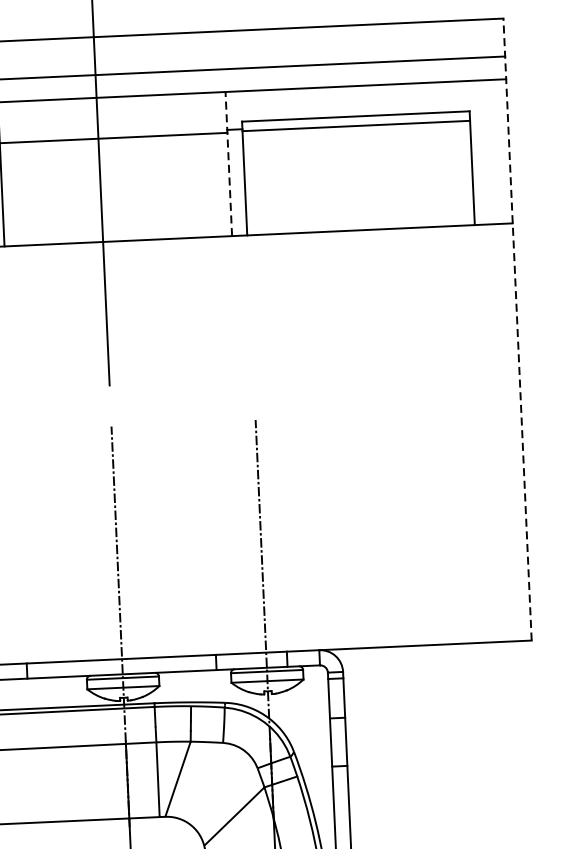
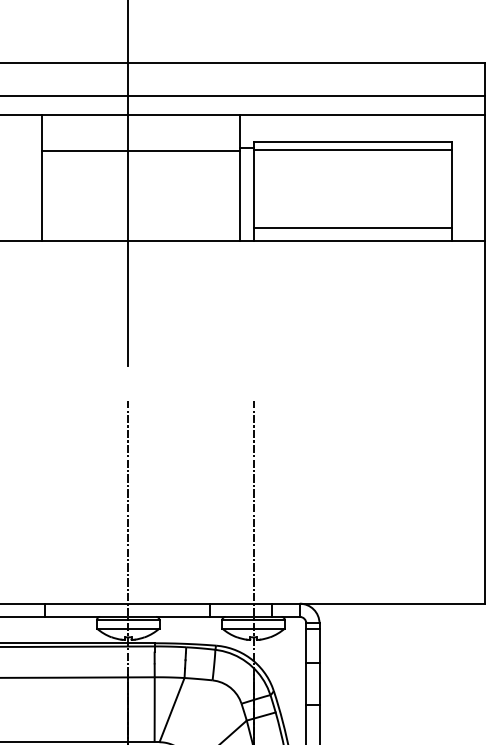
line: (228, 164) -> (240, 178), dashed -> solid
line: (360, 214) -> (352, 227), added
line: (517, 328) -> (484, 332), dashed -> solid

